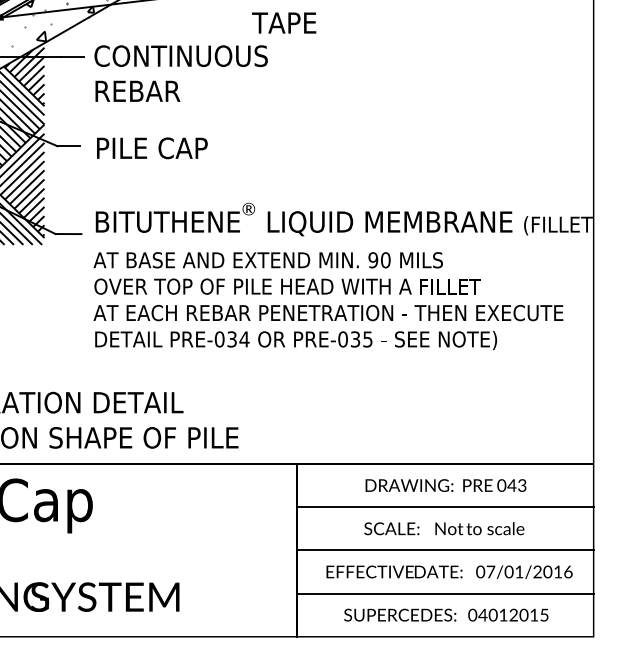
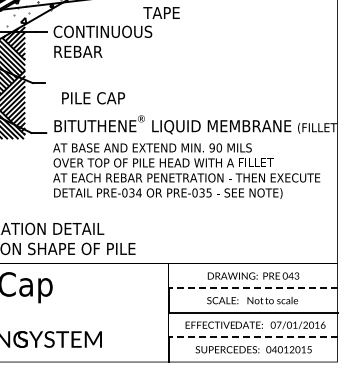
text: (152, 148) -> (93, 98), moved
line: (444, 507) -> (252, 288), solid -> dashed
line: (444, 593) -> (252, 337), solid -> dashed

